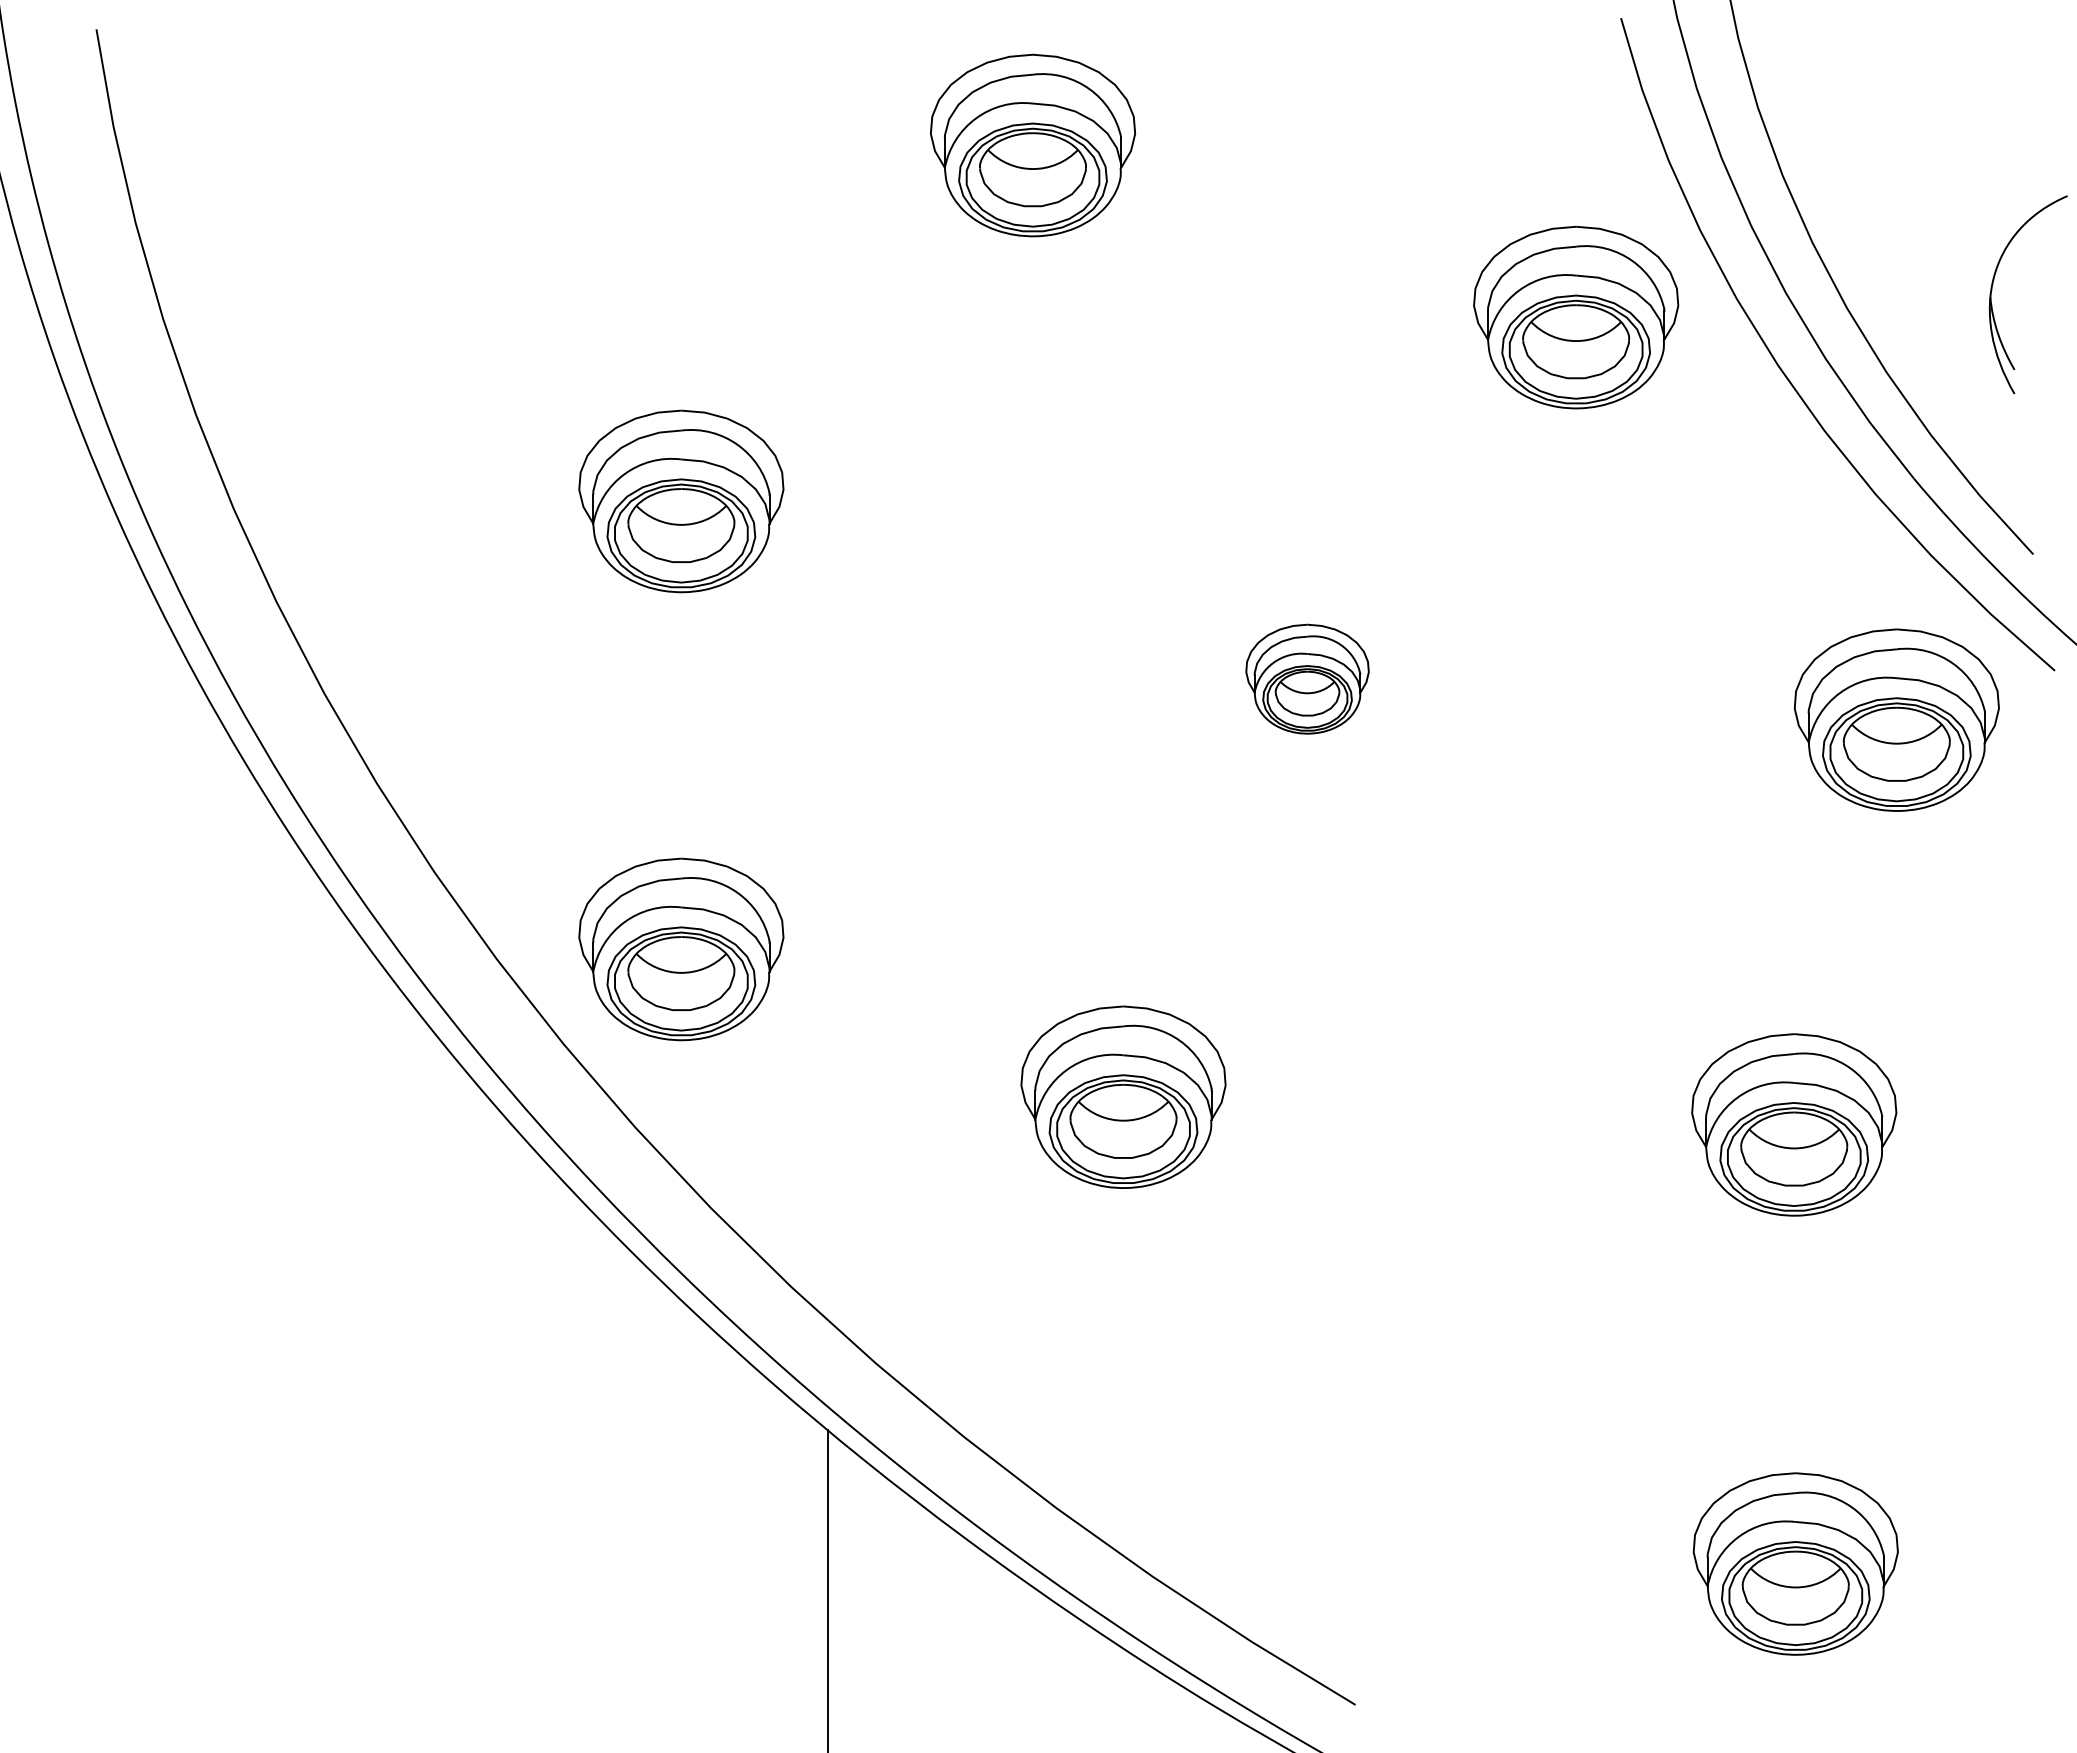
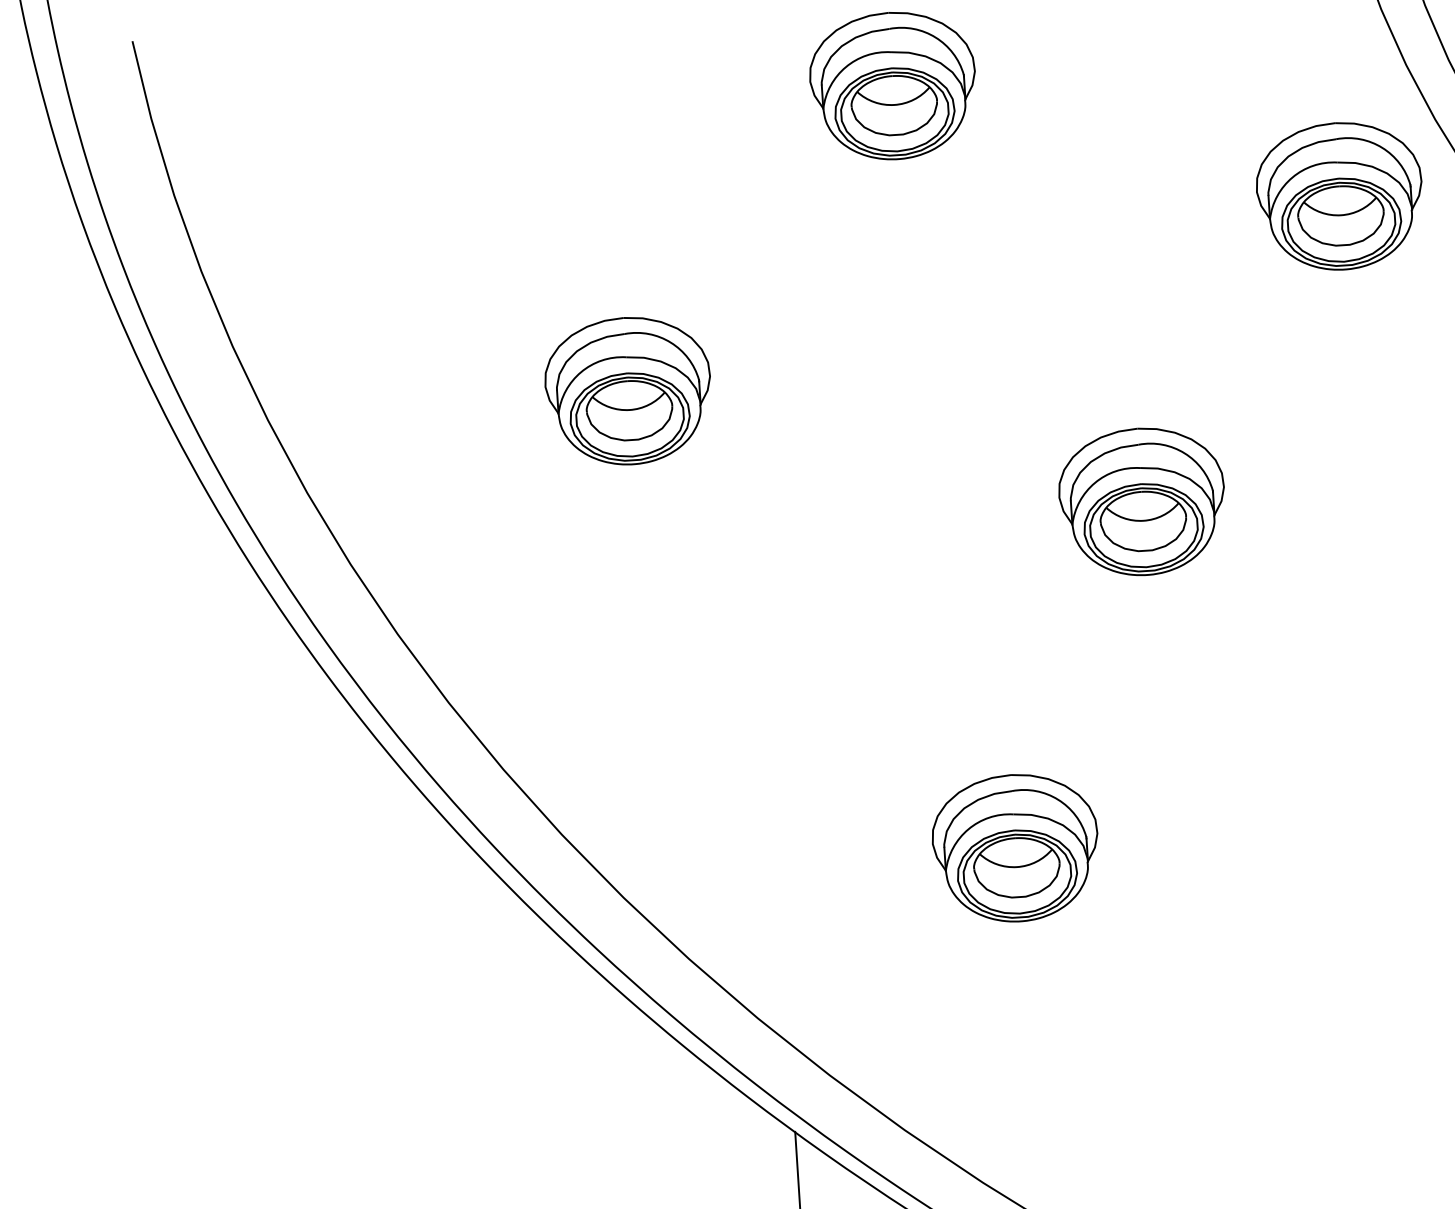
part: (1307, 678) -> (1142, 501), size x1.67
part: (681, 949) -> (651, 752), removed

